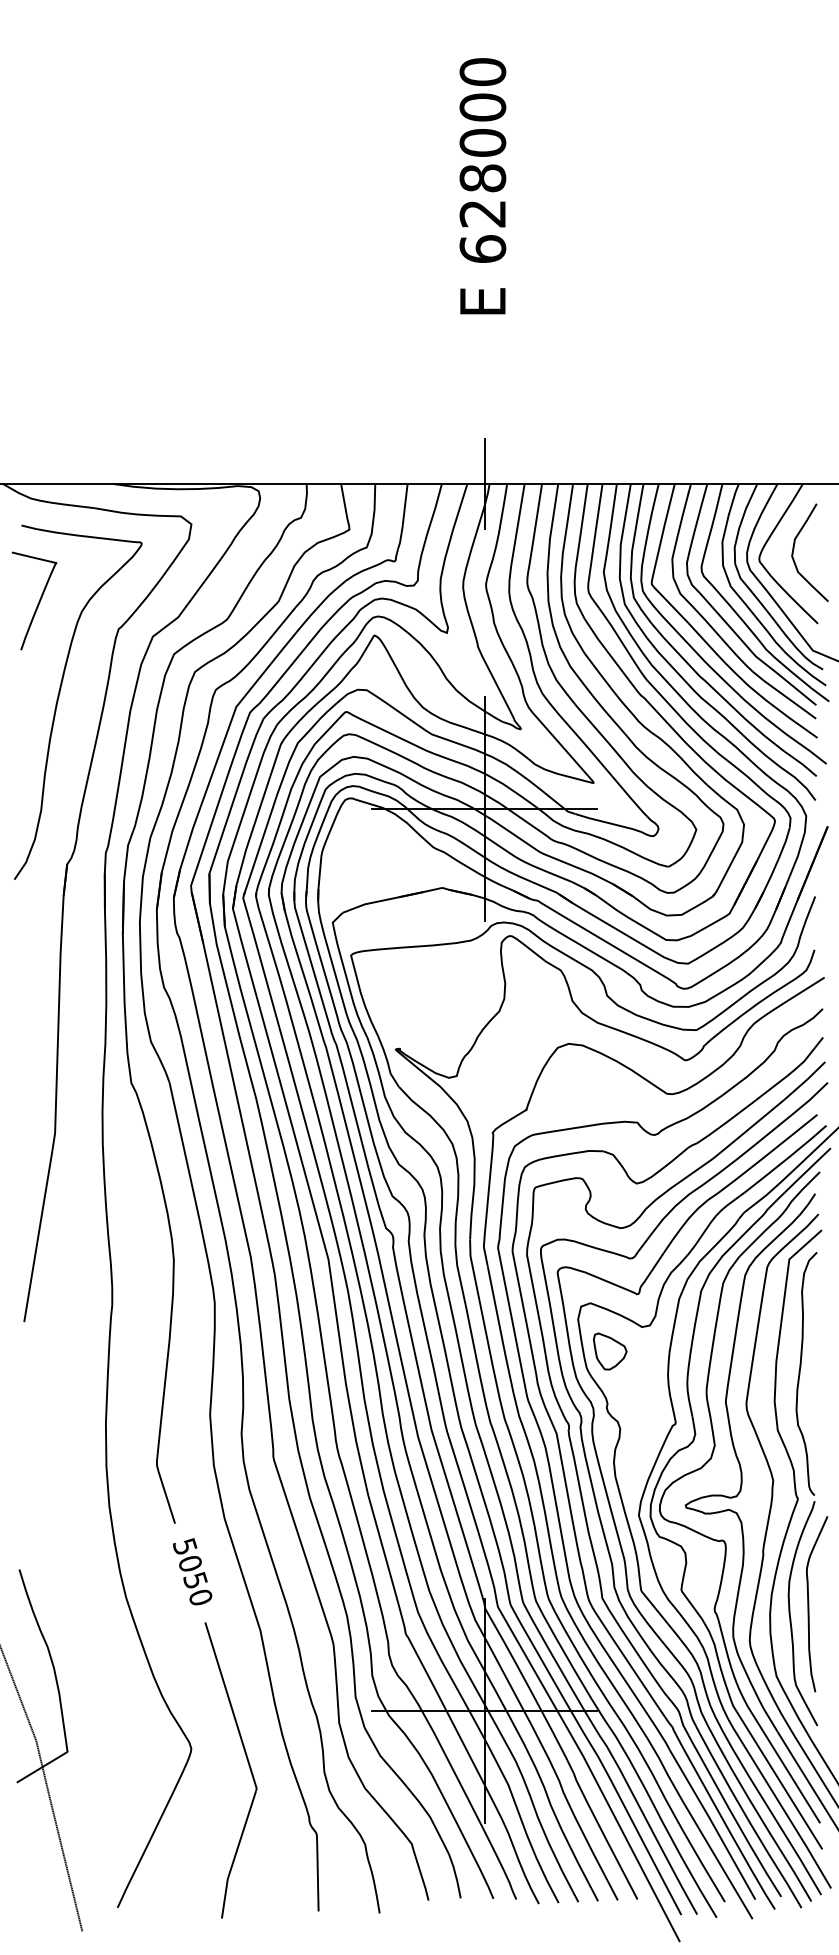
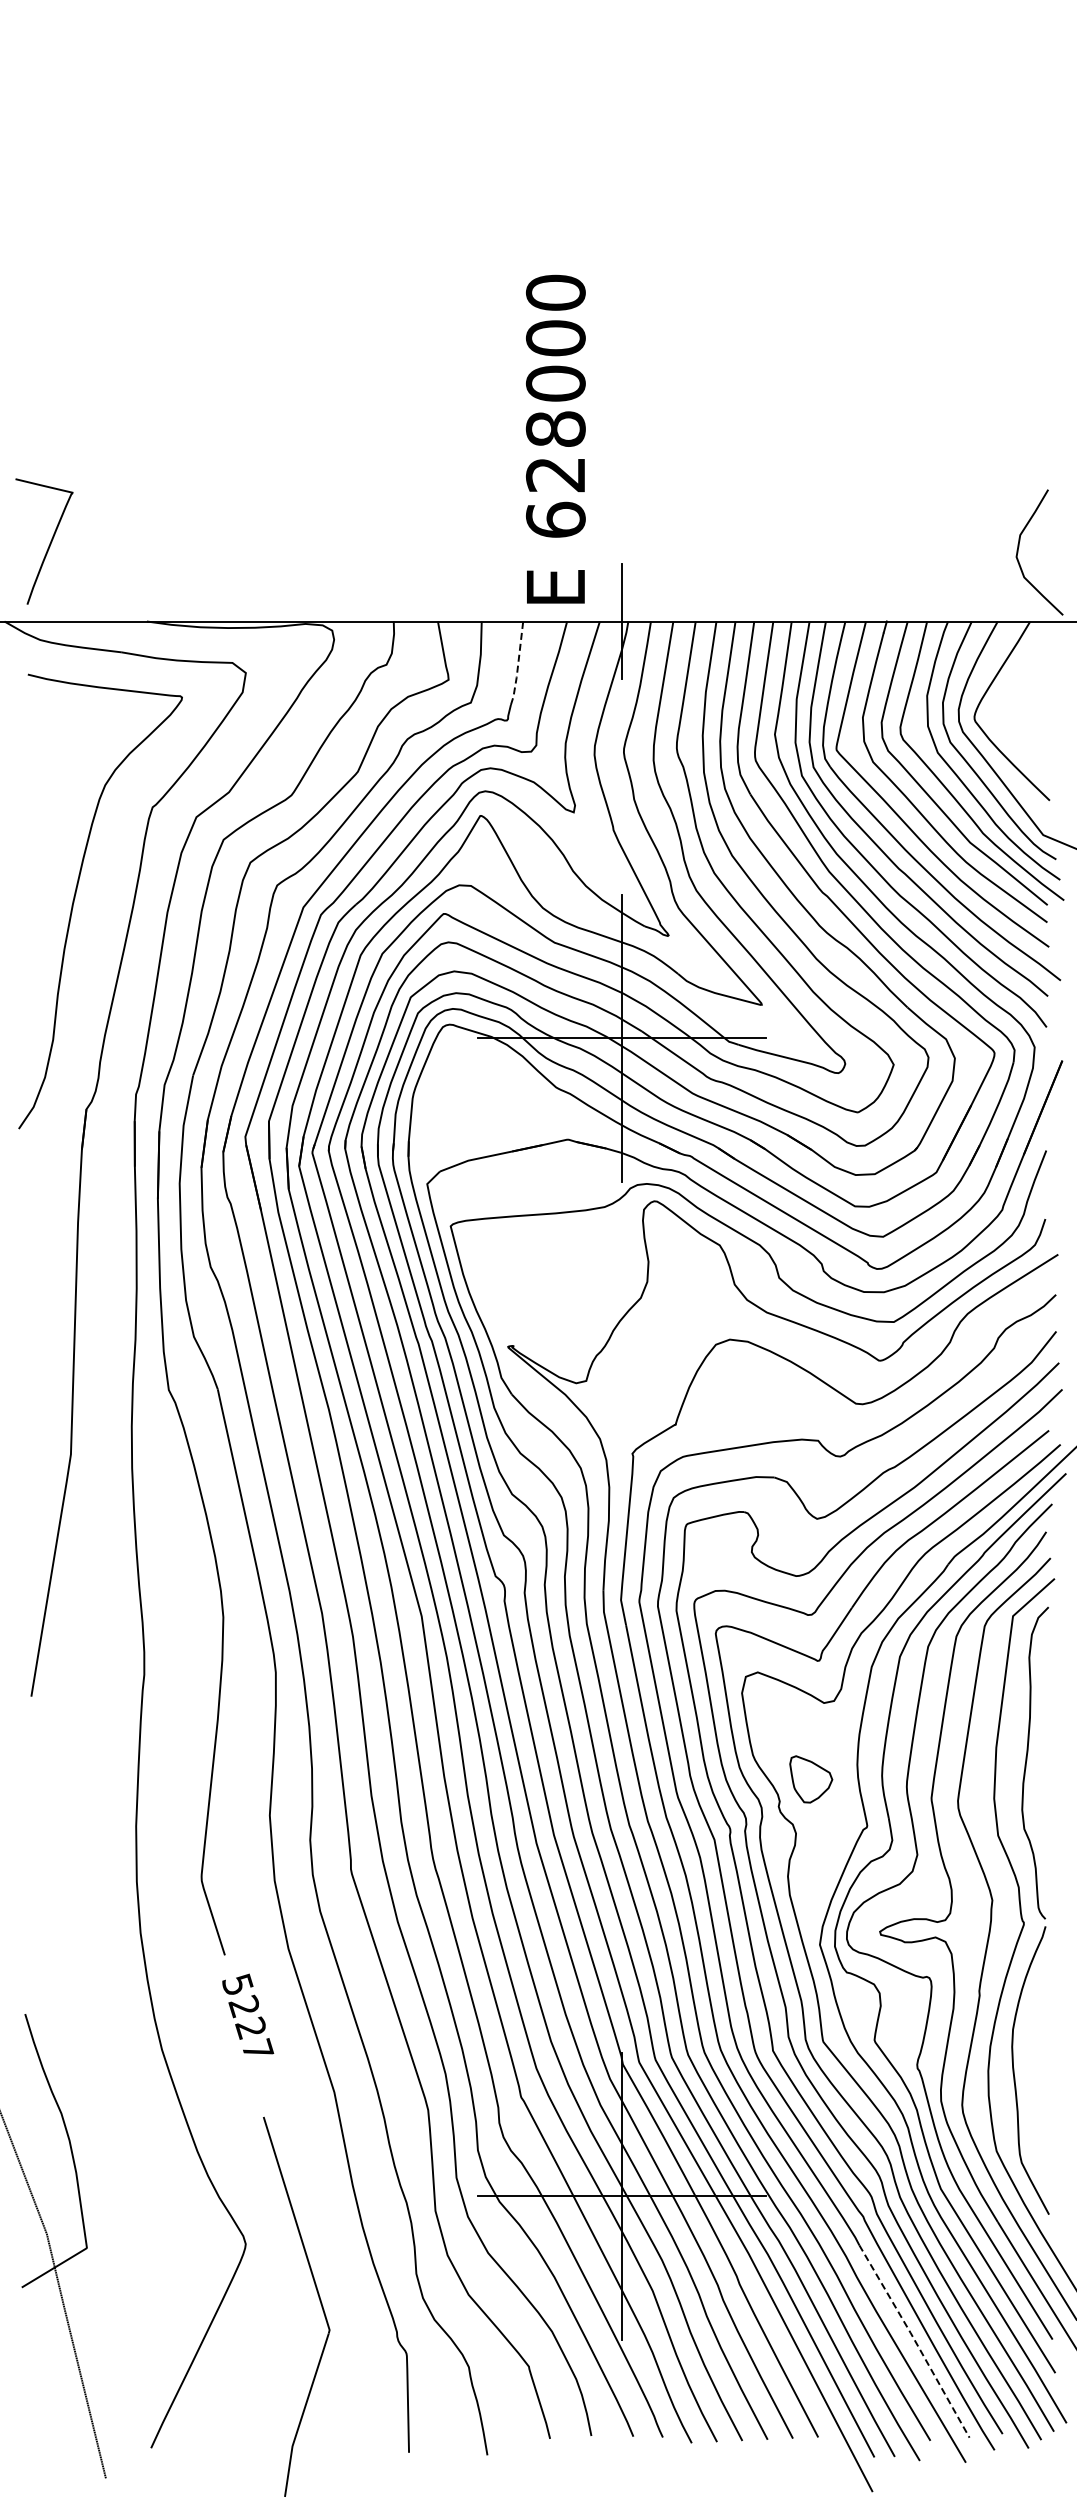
text: (482, 185) -> (555, 438), moved
line: (403, 517) -> (518, 664), solid -> dashed
curve: (794, 548) -> (1019, 547), moved
curve: (38, 602) -> (49, 543), moved
part: (610, 1351) -> (811, 1779), moved
text: (195, 1579) -> (251, 2027), 5050 -> 5227
curve: (809, 1604) -> (1038, 2058), removed
part: (248, 1763) -> (318, 2298), moved
line: (713, 1824) -> (915, 2341), solid -> dashed

